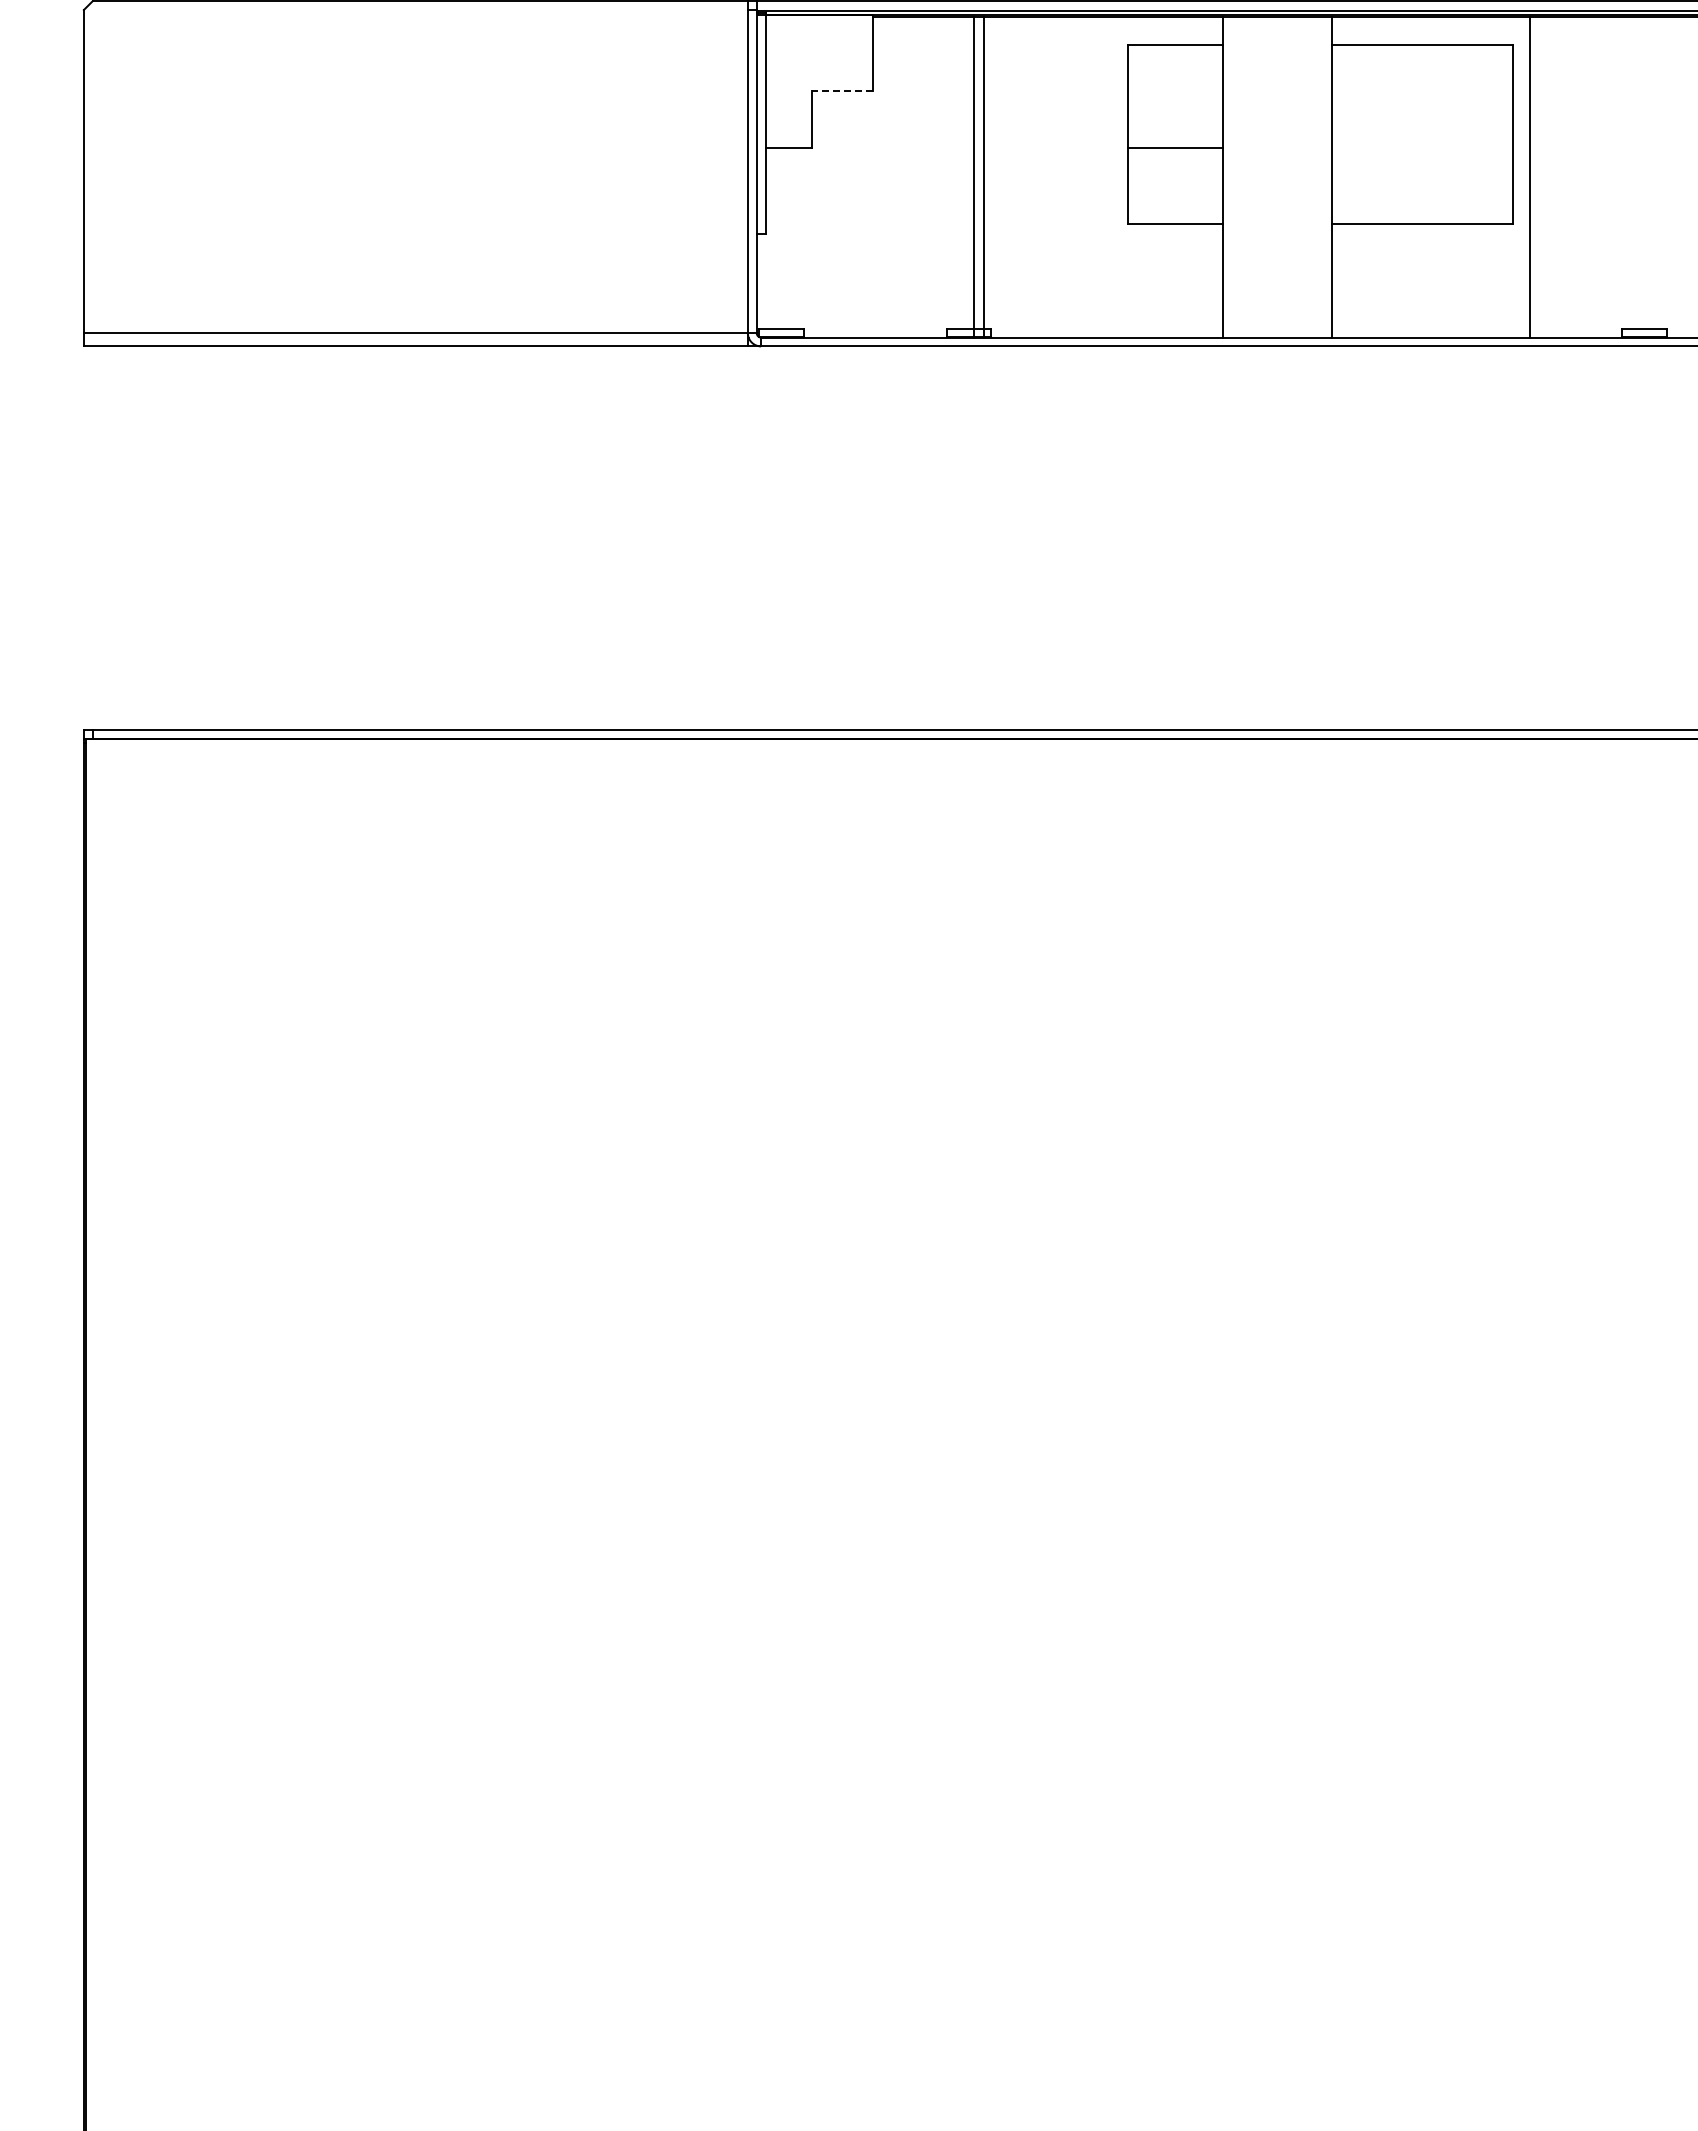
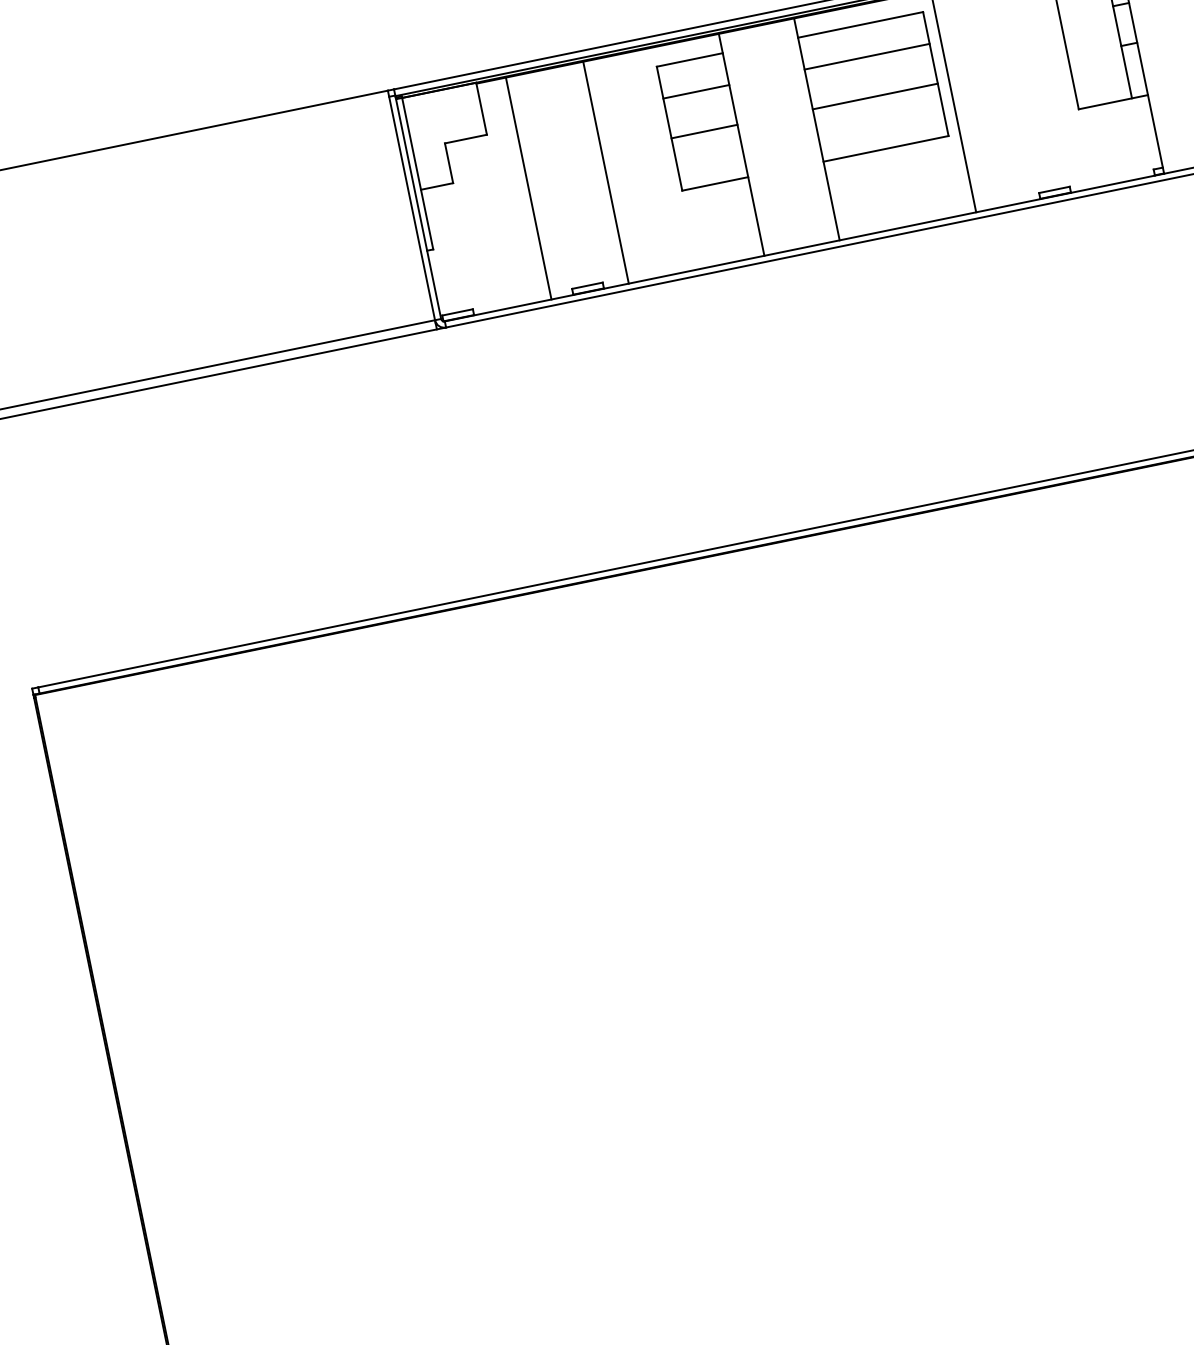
line: (841, 90) -> (465, 139), dashed -> solid
line: (1175, 90) -> (696, 91), added
line: (1422, 90) -> (867, 56), added
line: (1422, 148) -> (875, 96), added
line: (974, 176) -> (606, 172), moved
line: (984, 176) -> (528, 188), moved

